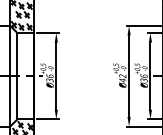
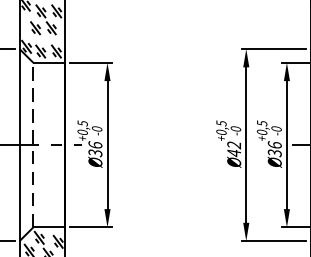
line: (17, 75) -> (33, 143), solid -> dashed

